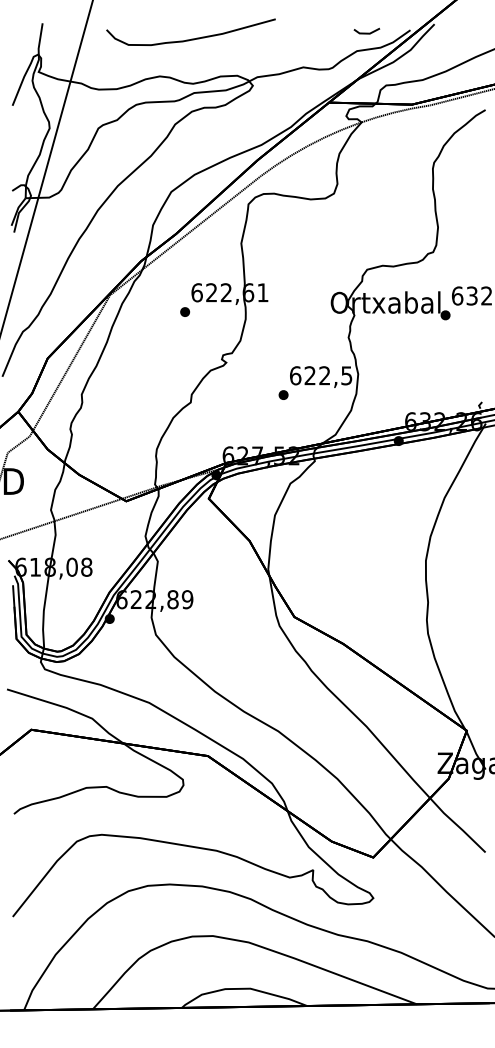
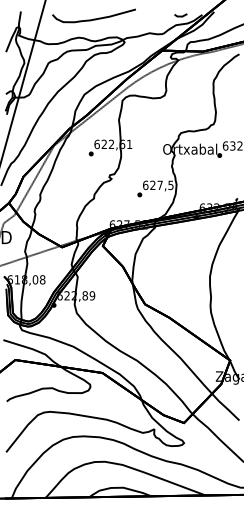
text: (323, 374) -> (159, 184), 622,5 -> 627,5

